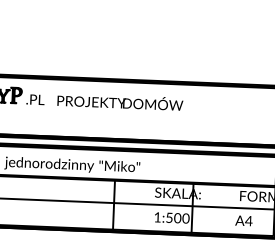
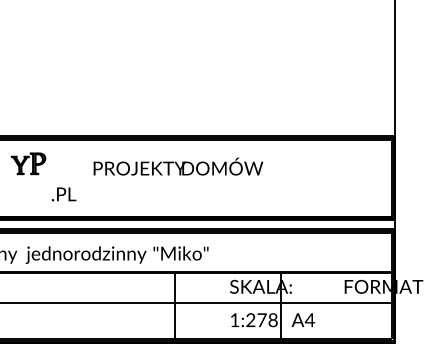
text: (35, 99) -> (63, 194), moved
text: (178, 218) -> (262, 320), 1:500 -> 1:278
text: (243, 220) -> (302, 319), moved

